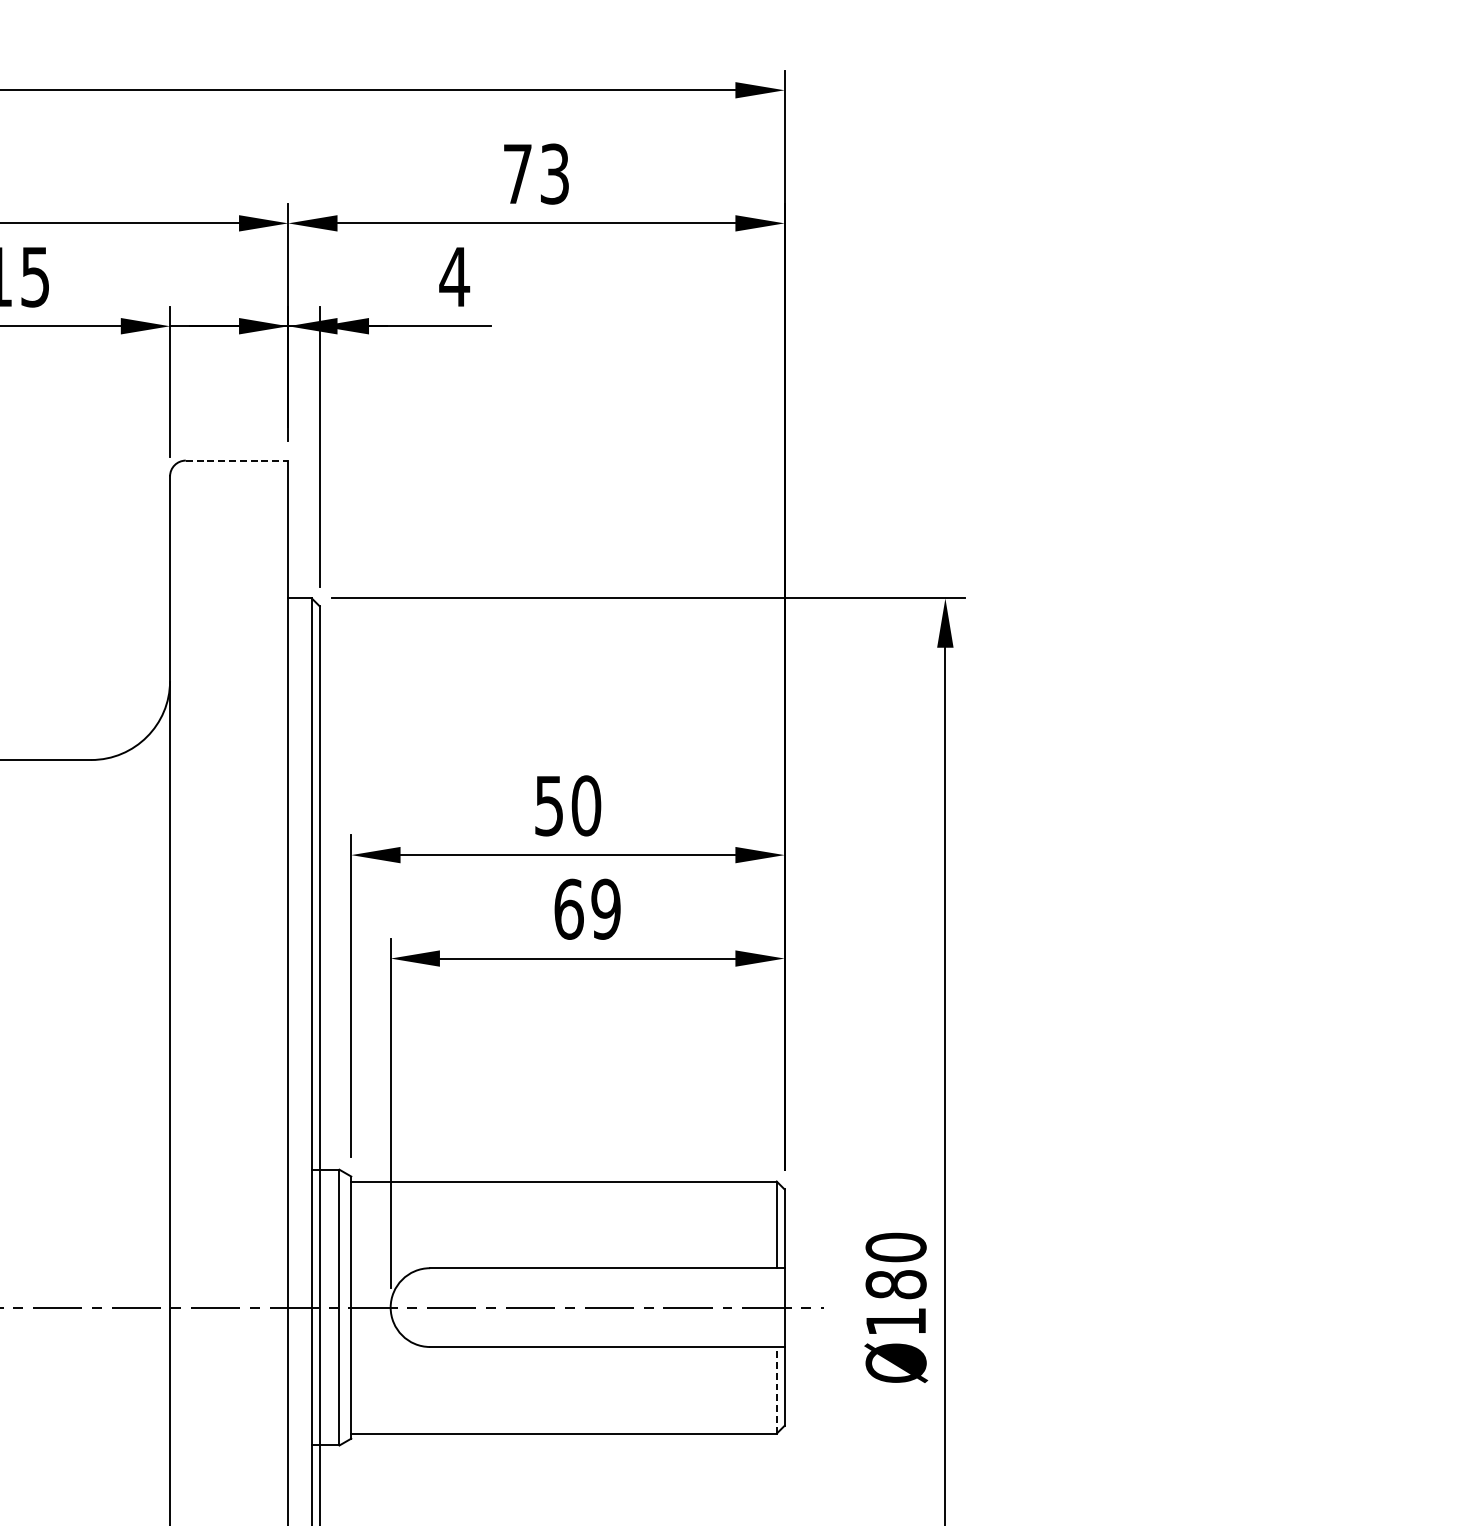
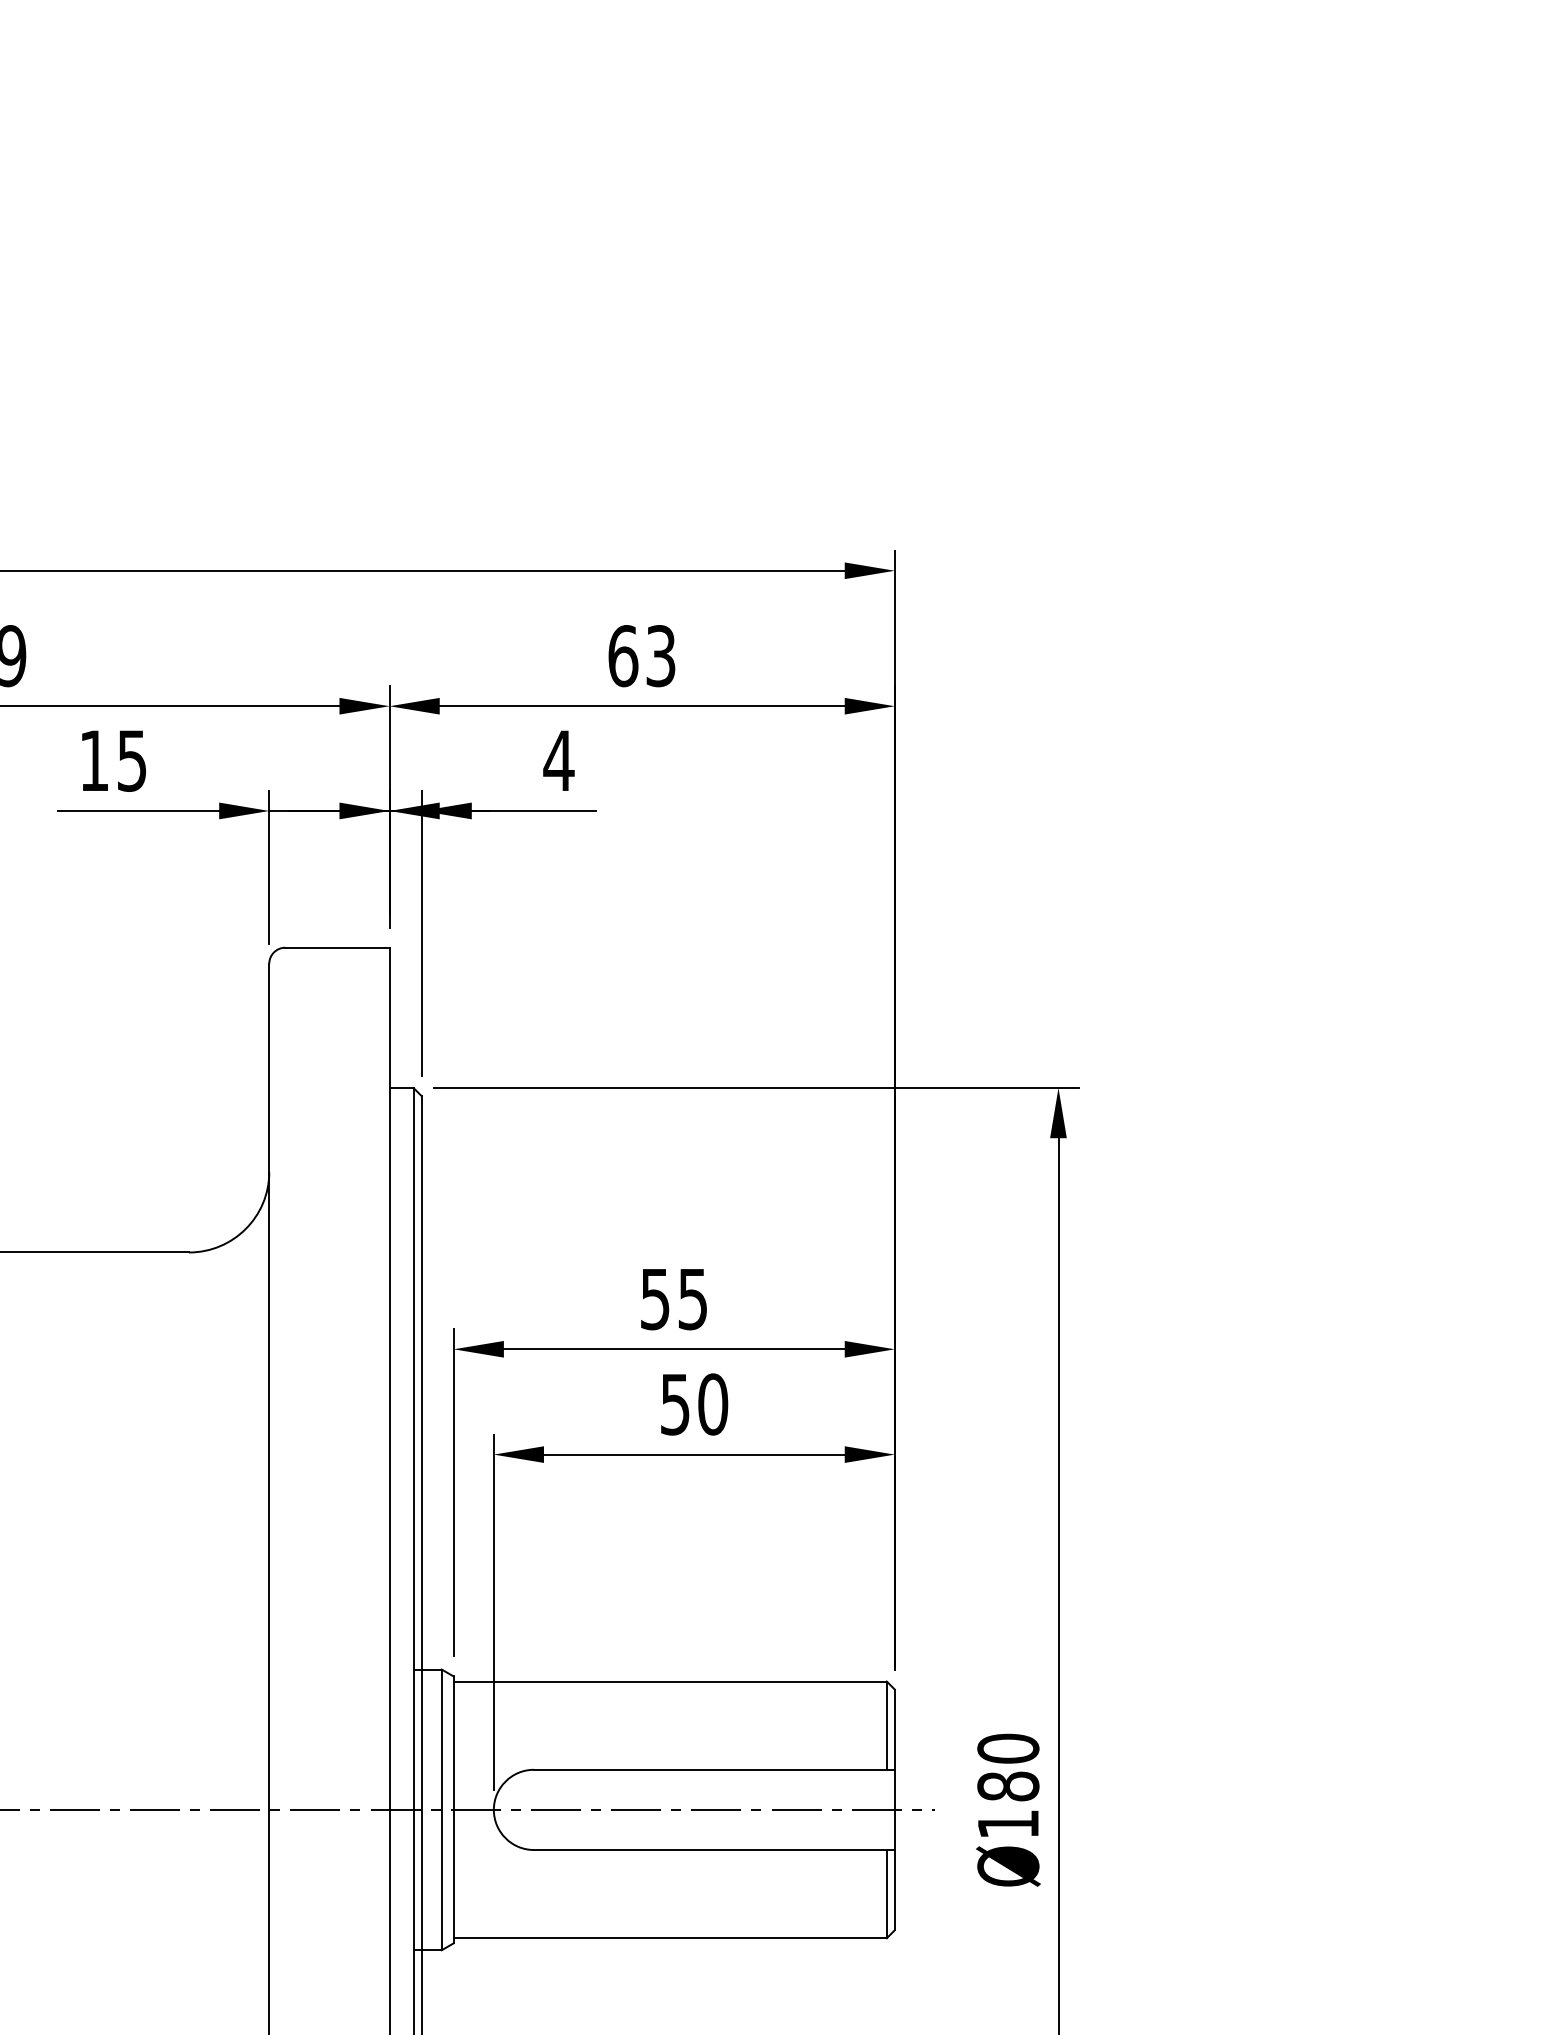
text: (518, 174) -> (623, 656), 73 -> 63
line: (237, 460) -> (337, 947), dashed -> solid
text: (586, 806) -> (693, 1299), 50 -> 55
text: (587, 909) -> (694, 1404), 69 -> 50
line: (776, 1389) -> (886, 1893), dashed -> solid

